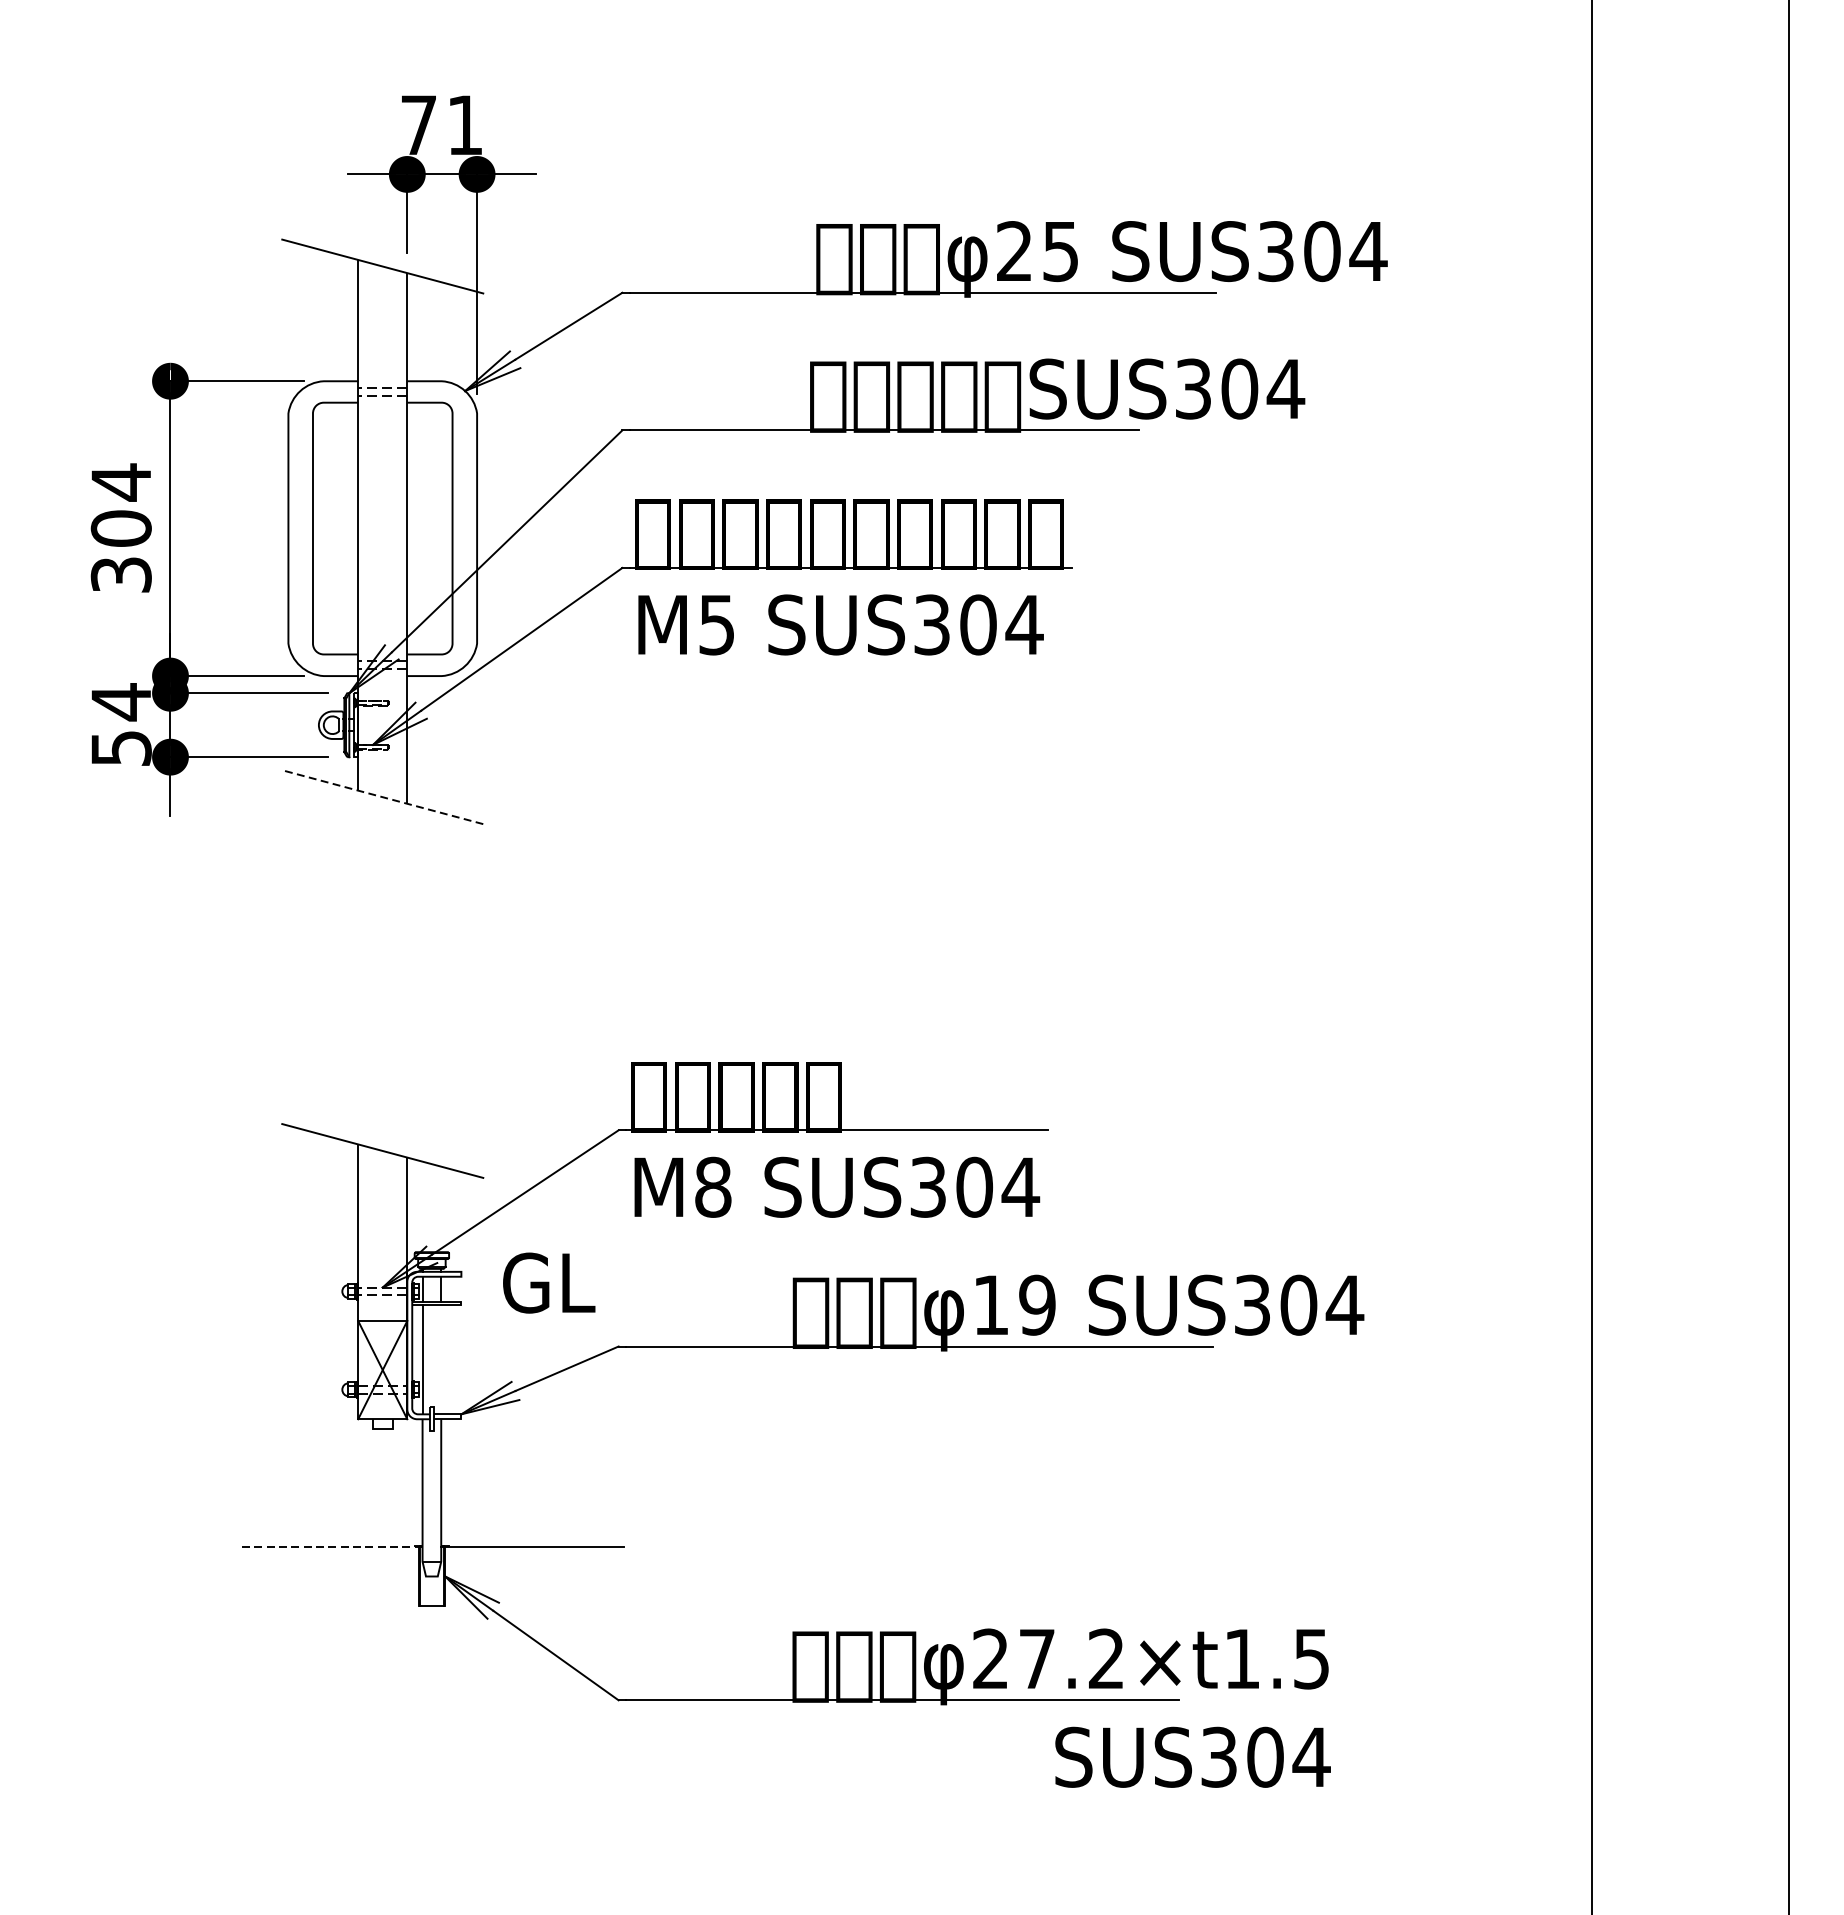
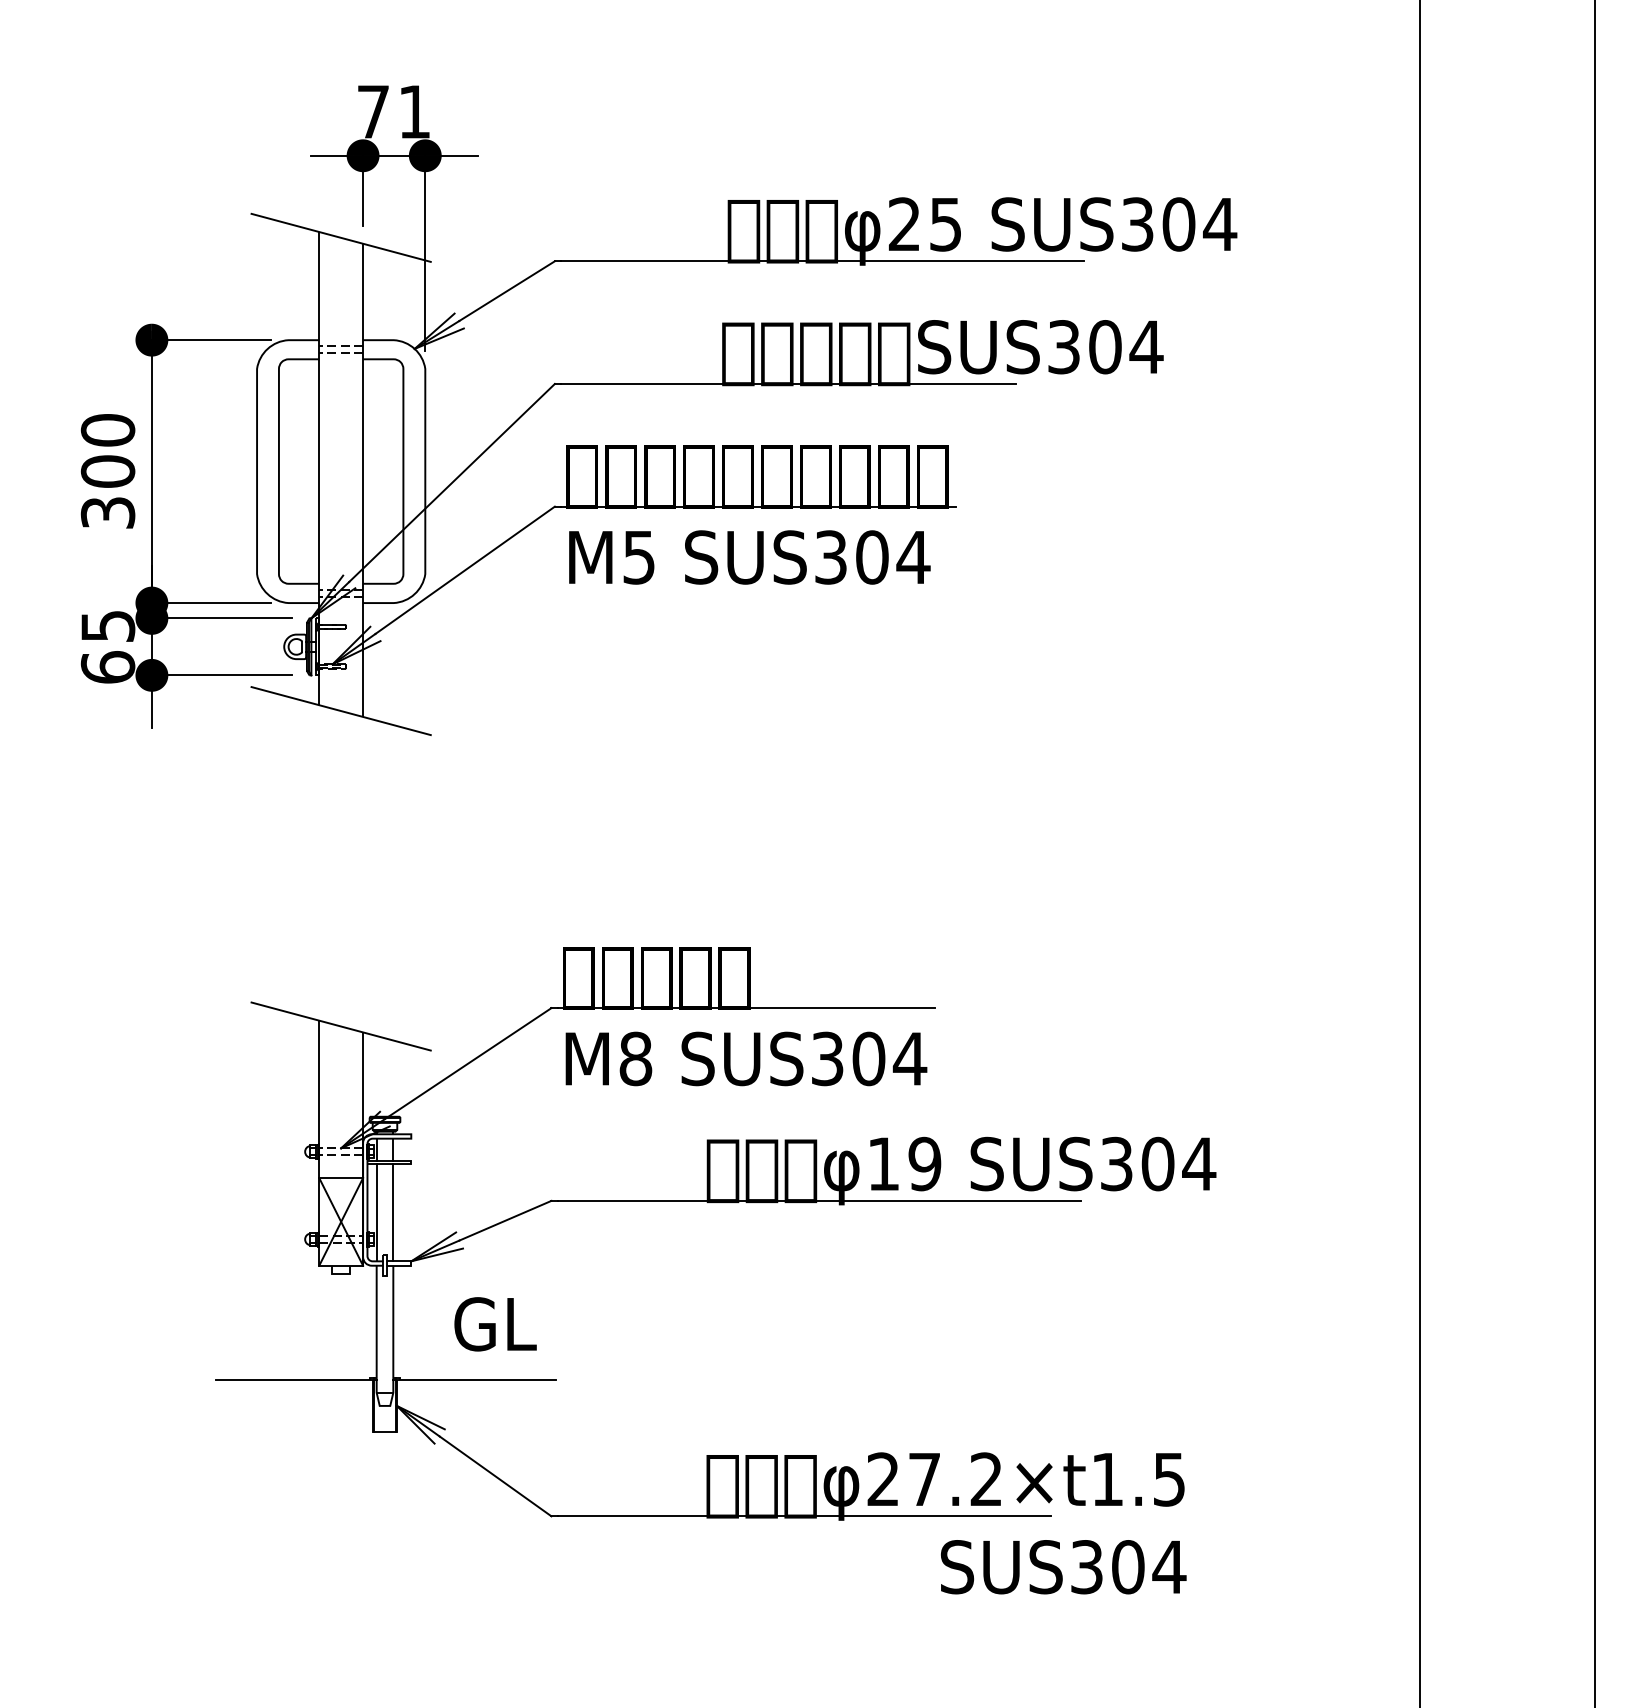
text: (120, 482) -> (107, 430), 304 -> 300
text: (120, 724) -> (107, 646), 54 -> 65
line: (383, 797) -> (341, 711), dashed -> solid
text: (549, 1283) -> (495, 1324), moved
line: (441, 1359) -> (393, 1212), added
line: (331, 1546) -> (295, 1379), dashed -> solid

